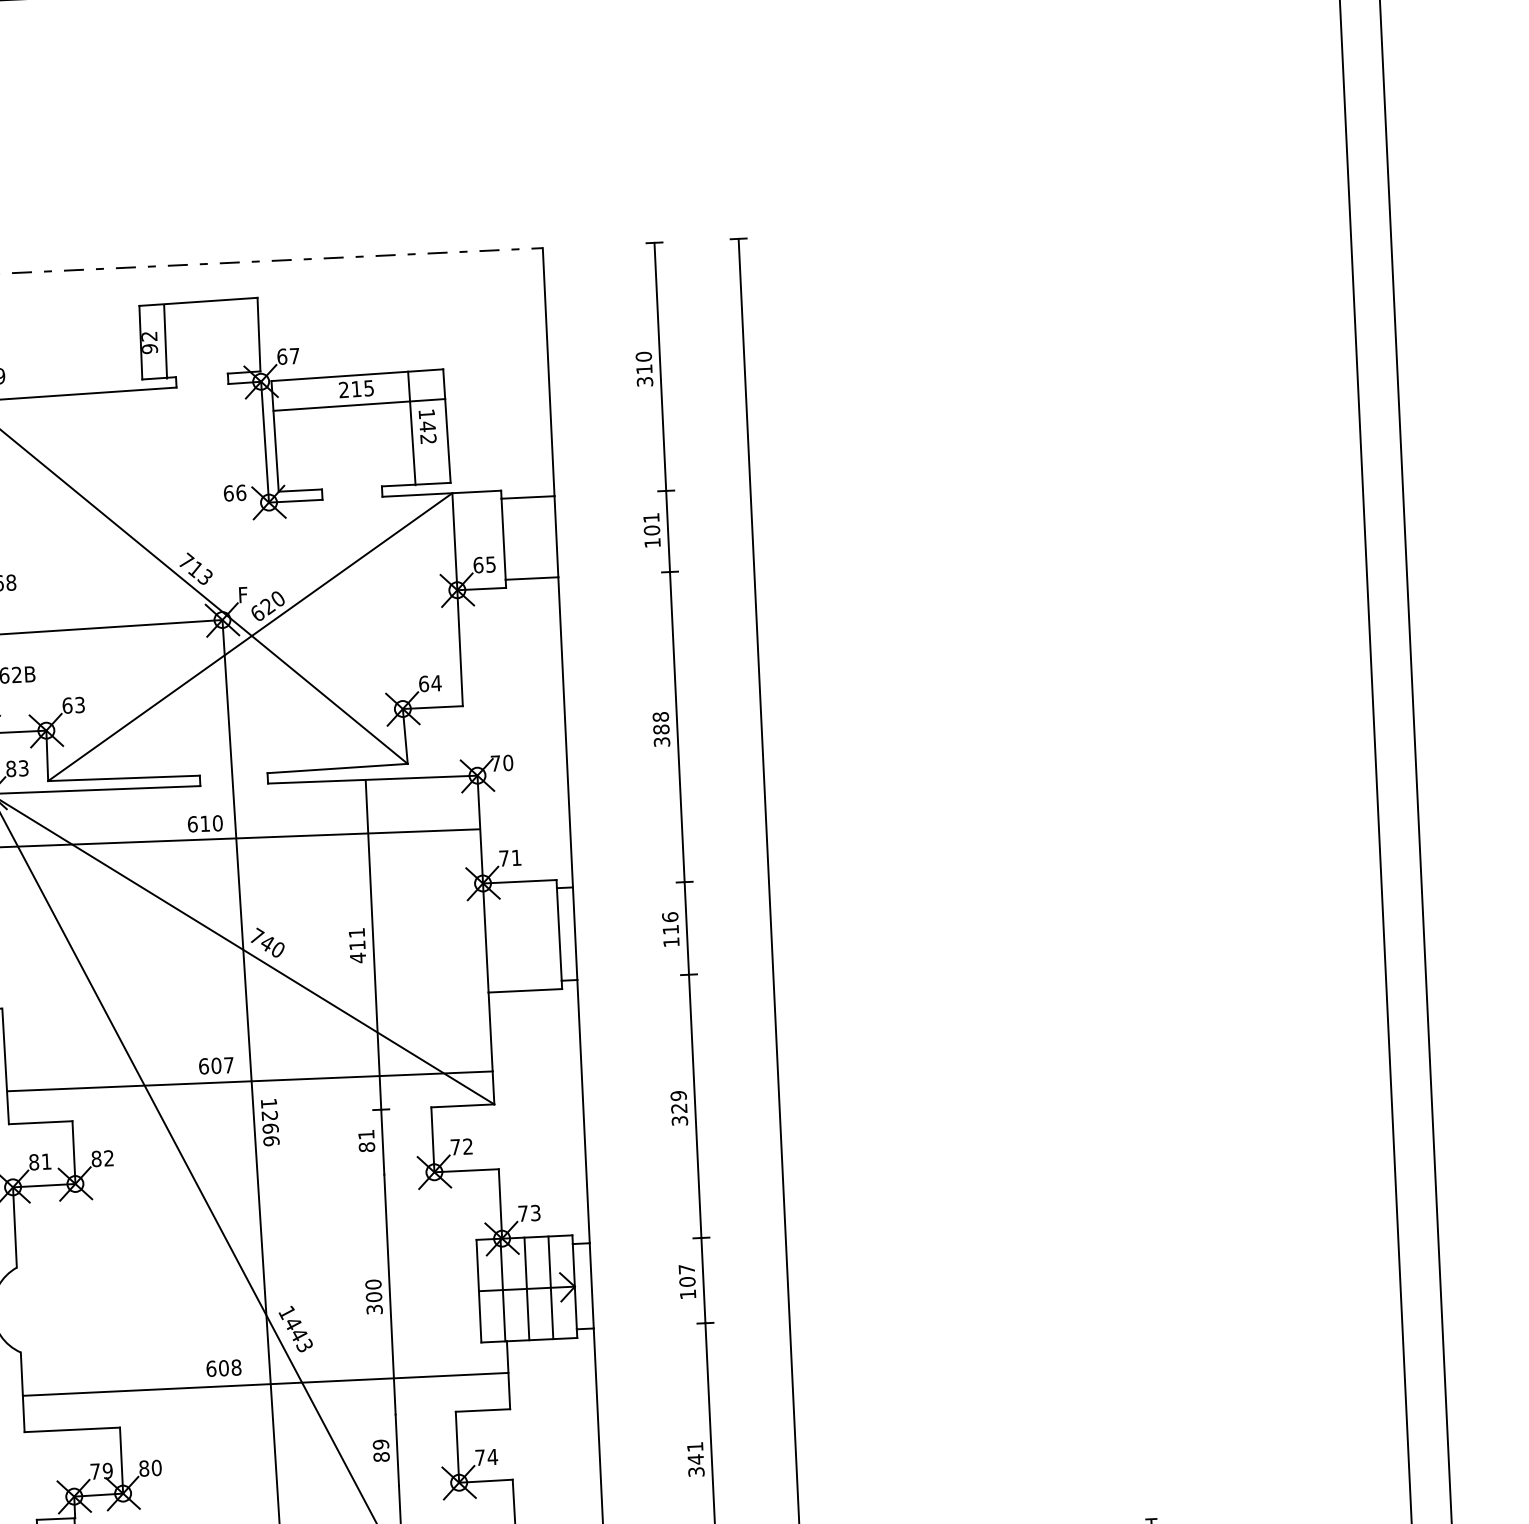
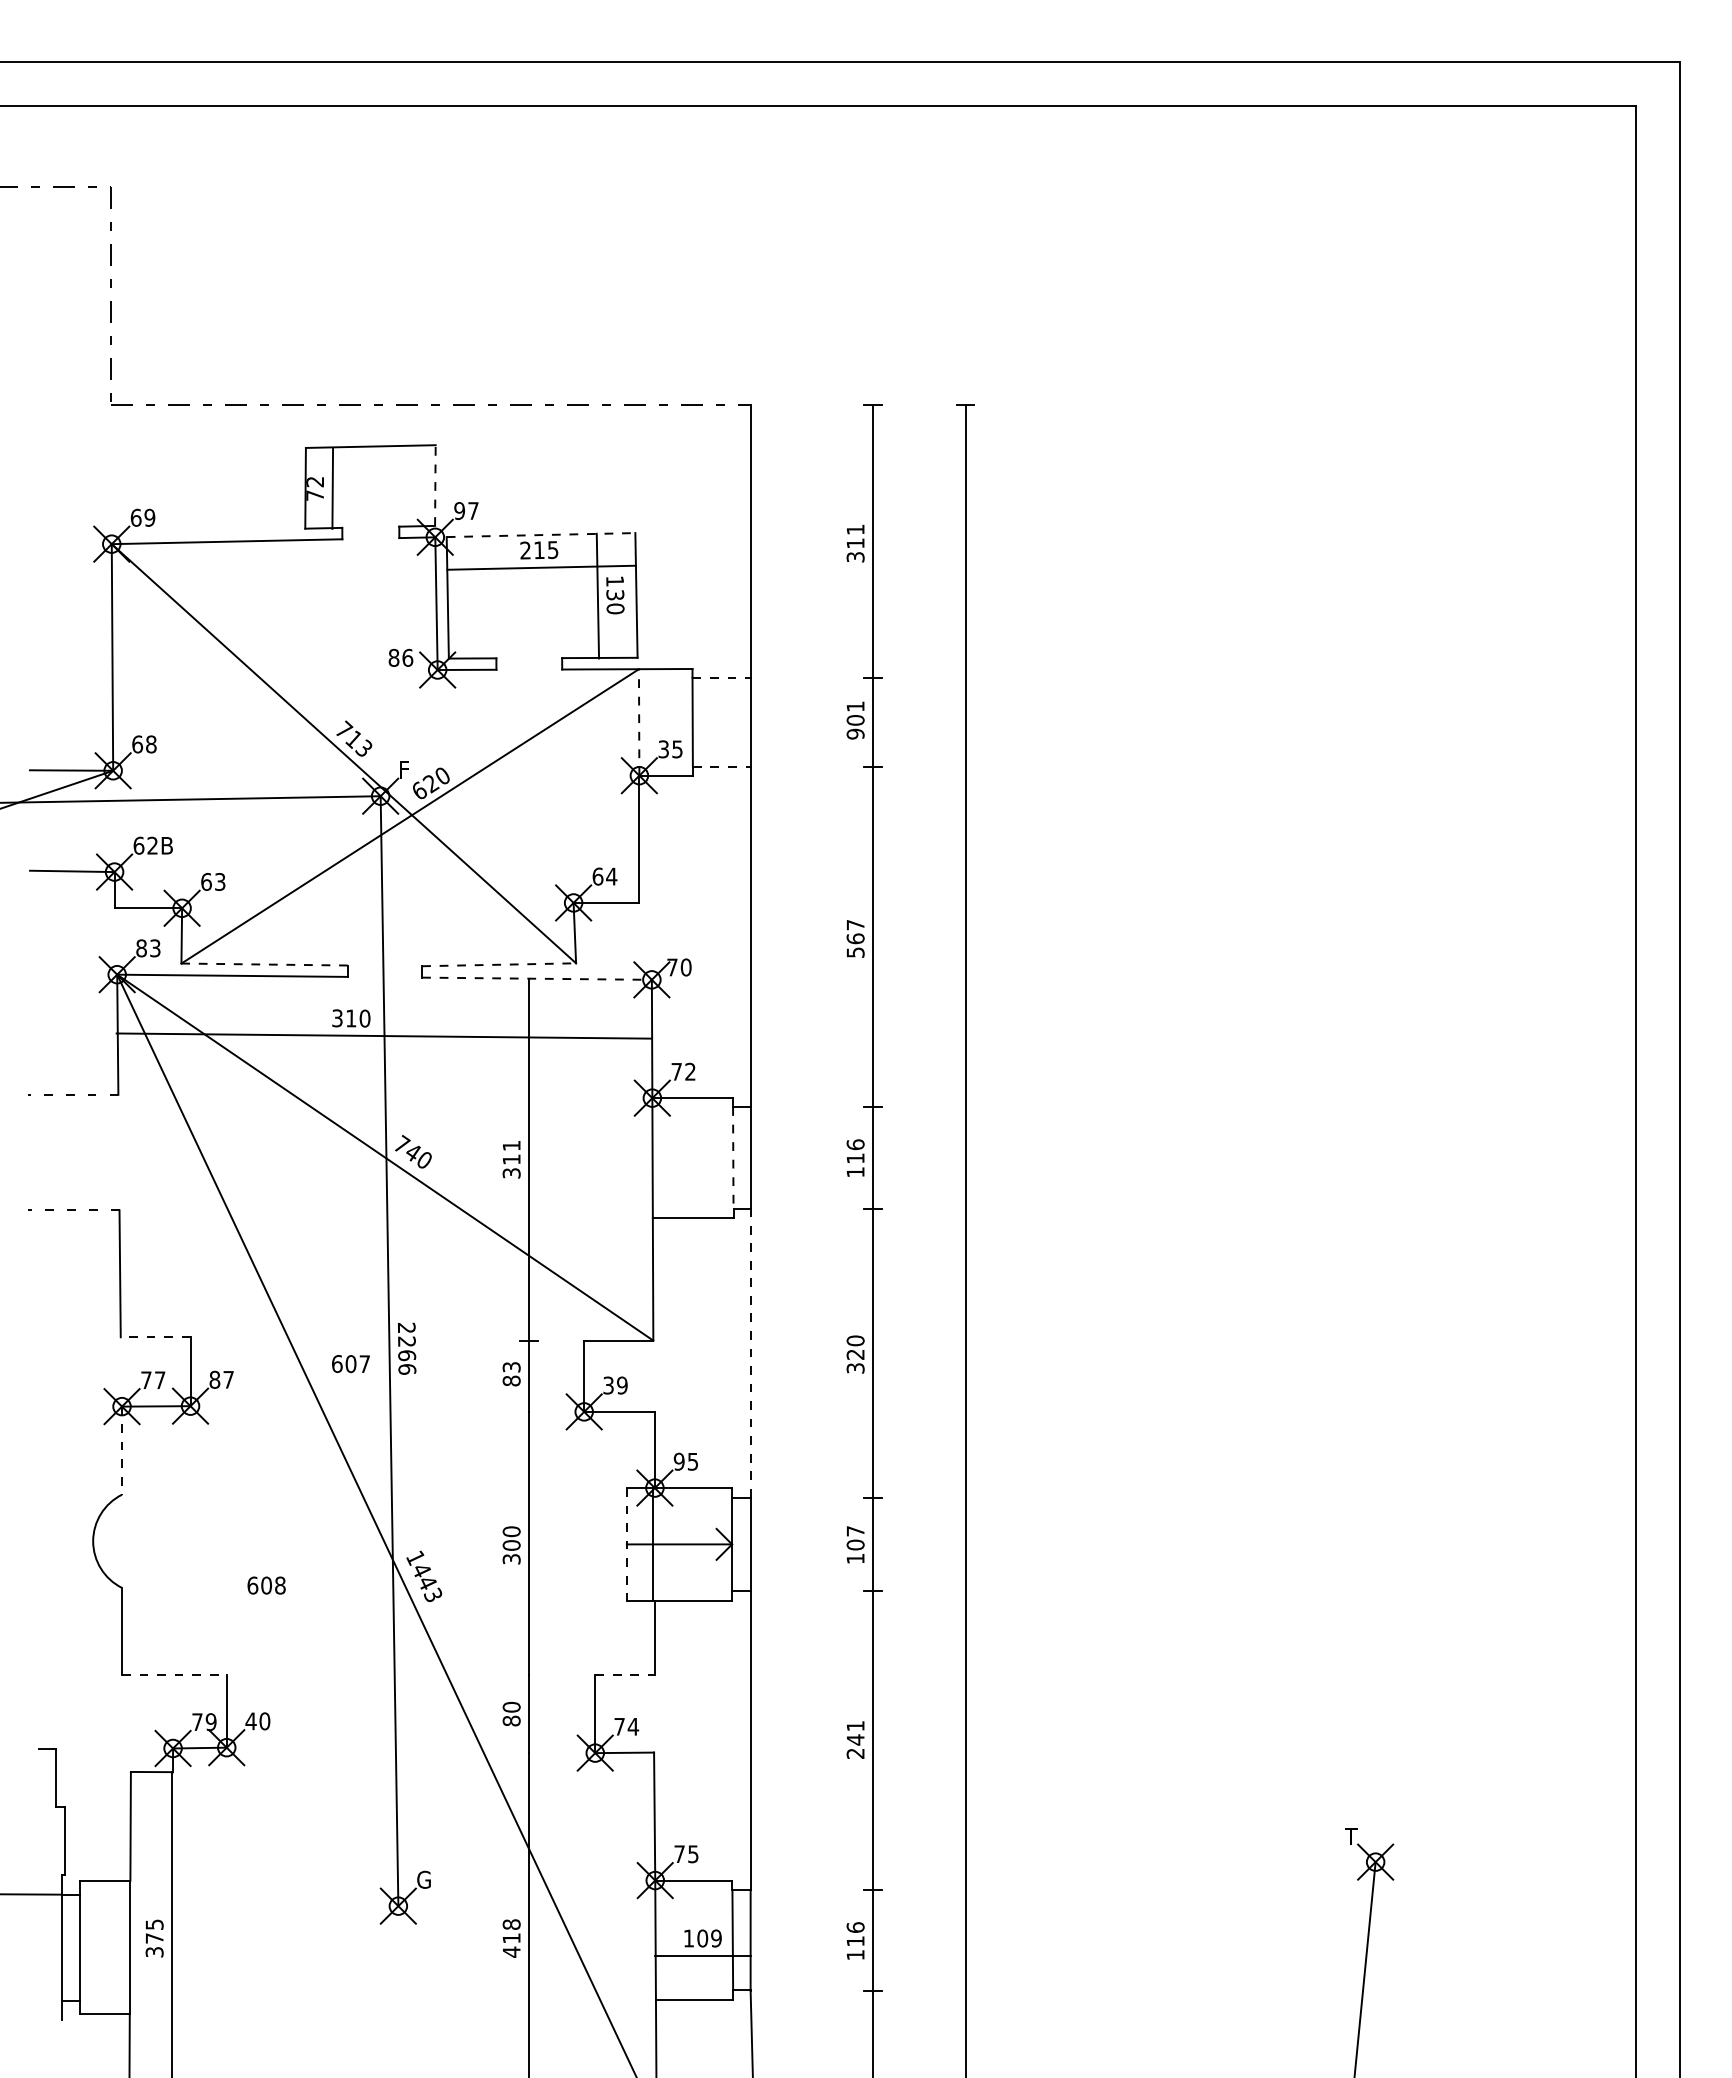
line: (259, 334) -> (435, 485), solid -> dashed
text: (150, 348) -> (315, 495), 92 -> 72
text: (643, 356) -> (855, 529), 310 -> 311
text: (282, 357) -> (459, 511), 67 -> 97
line: (357, 375) -> (541, 535), solid -> dashed
text: (428, 432) -> (615, 601), 142 -> 130
text: (228, 493) -> (393, 657), 66 -> 86
line: (528, 497) -> (722, 677), solid -> dashed
line: (455, 540) -> (639, 721), solid -> dashed
text: (652, 542) -> (855, 733), 101 -> 901
text: (478, 565) -> (663, 749), 65 -> 35
line: (531, 578) -> (721, 766), solid -> dashed
text: (661, 729) -> (855, 938), 388 -> 567
line: (338, 768) -> (499, 964), solid -> dashed
line: (123, 778) -> (264, 964), solid -> dashed
line: (373, 779) -> (537, 978), solid -> dashed
text: (192, 824) -> (337, 1018), 610 -> 310
text: (516, 857) -> (690, 1071), 71 -> 72
line: (559, 934) -> (733, 1157), solid -> dashed
text: (357, 958) -> (511, 1173), 411 -> 311
text: (215, 1066) -> (350, 1364), moved
line: (249, 1081) -> (386, 1302), removed
text: (678, 1095) -> (855, 1340), 329 -> 320
text: (268, 1103) -> (406, 1327), 1266 -> 2266
line: (583, 1111) -> (750, 1352), solid -> dashed
line: (40, 1122) -> (155, 1337), solid -> dashed
text: (366, 1134) -> (511, 1367), 81 -> 83
text: (461, 1146) -> (615, 1385), 72 -> 39
text: (108, 1158) -> (228, 1379), 82 -> 87
text: (40, 1162) -> (153, 1380), 81 -> 77
text: (528, 1213) -> (685, 1461), 73 -> 95
line: (15, 1228) -> (122, 1451), solid -> dashed
line: (550, 1287) -> (705, 1544), removed
line: (526, 1289) -> (679, 1544), removed
line: (478, 1291) -> (626, 1544), solid -> dashed
text: (223, 1368) -> (266, 1585), moved
line: (265, 1384) -> (388, 1635), removed
line: (483, 1410) -> (625, 1675), solid -> dashed
line: (72, 1430) -> (174, 1675), solid -> dashed
text: (380, 1444) -> (511, 1707), 89 -> 80
text: (143, 1468) -> (250, 1721), 80 -> 40
text: (696, 1471) -> (855, 1753), 341 -> 241

